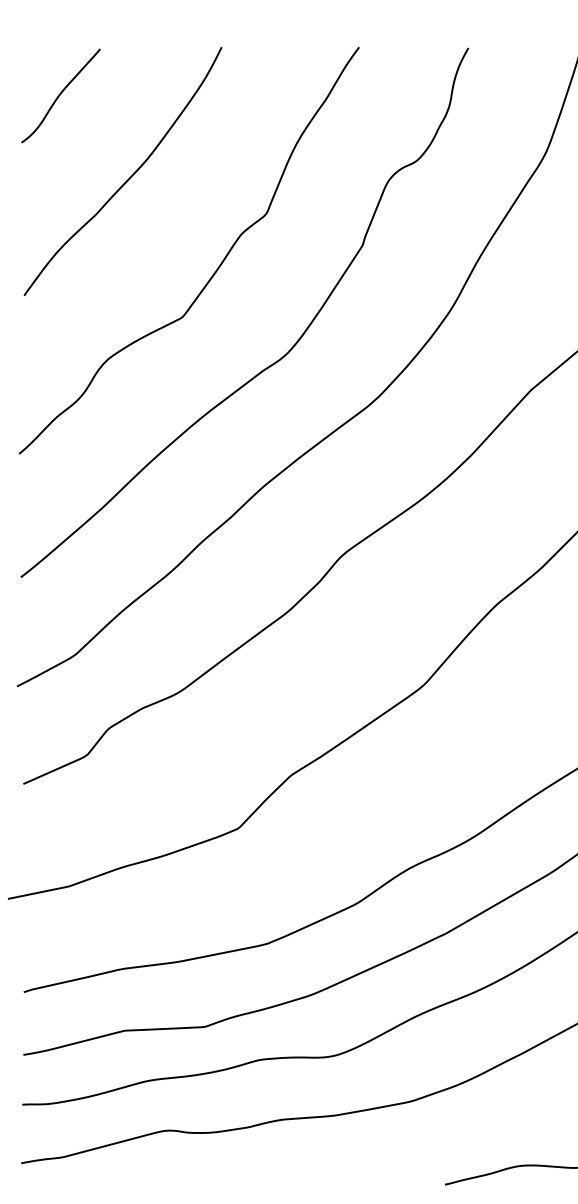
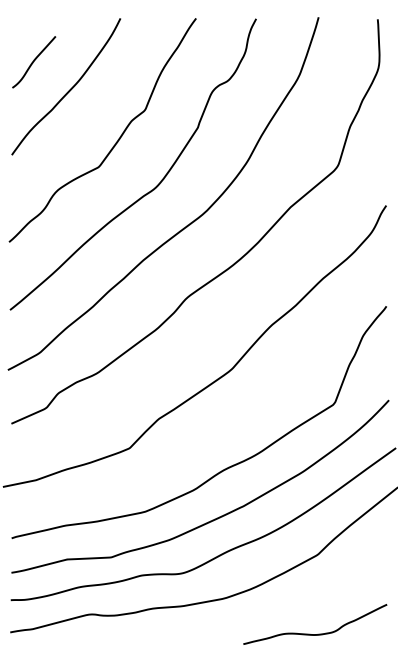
curve: (61, 94) -> (34, 61), moved

